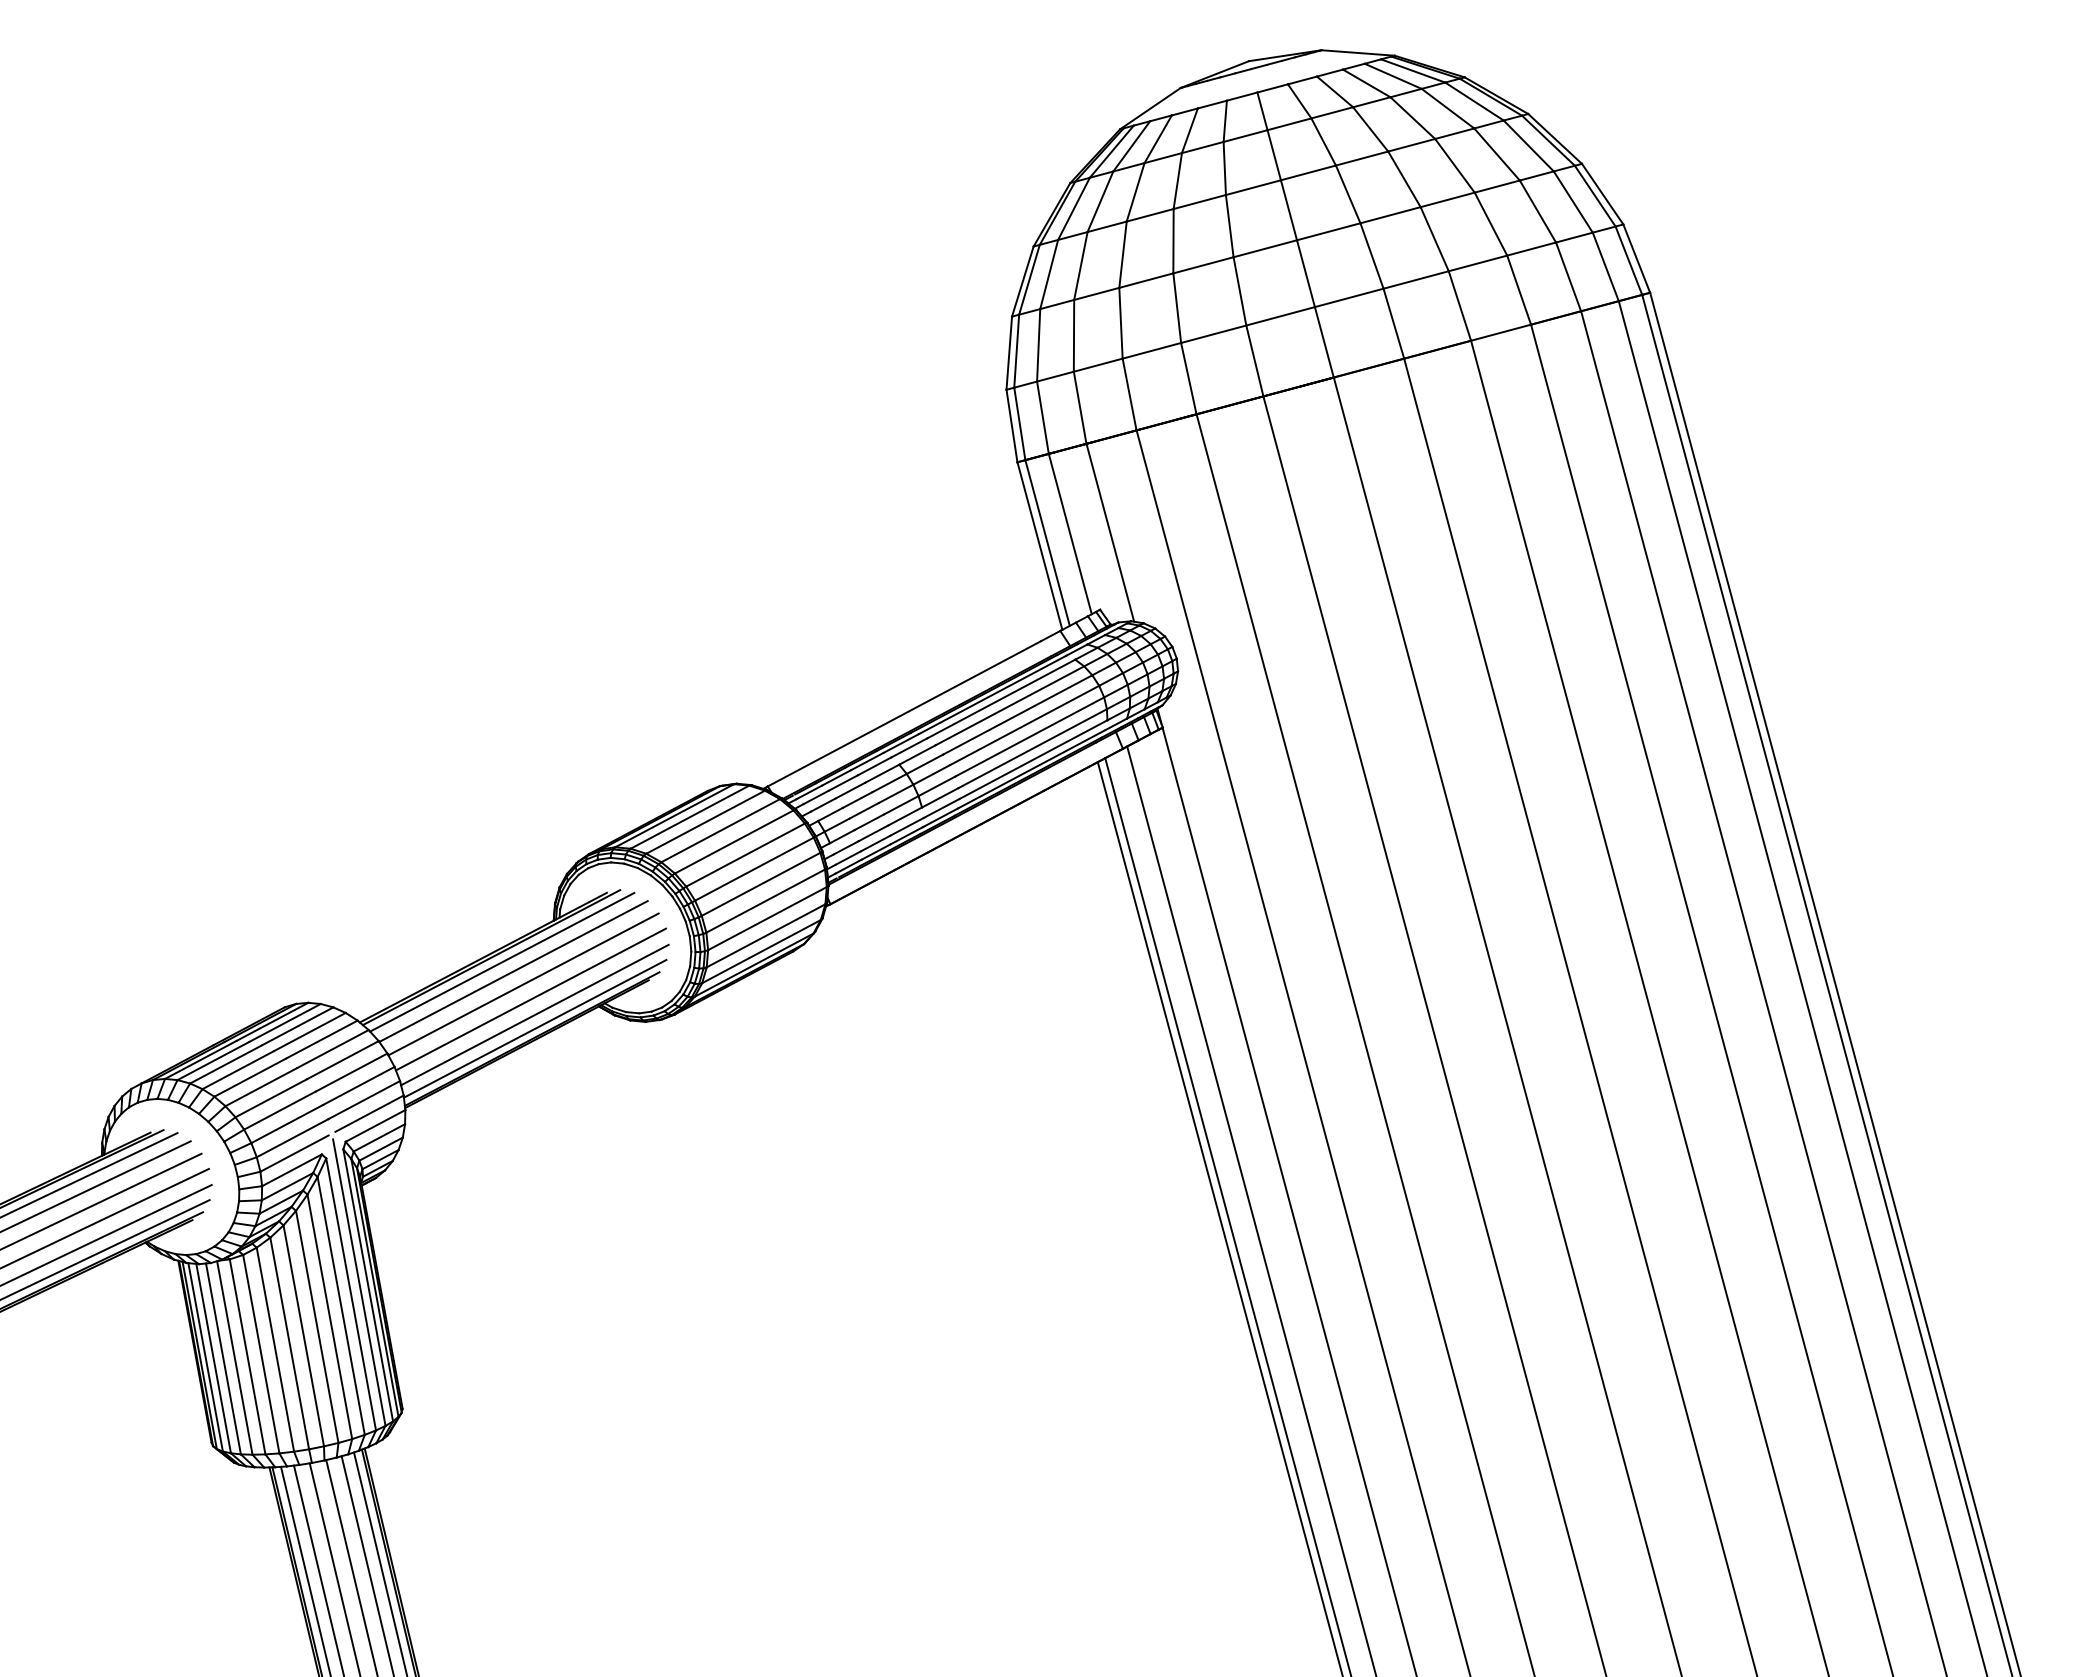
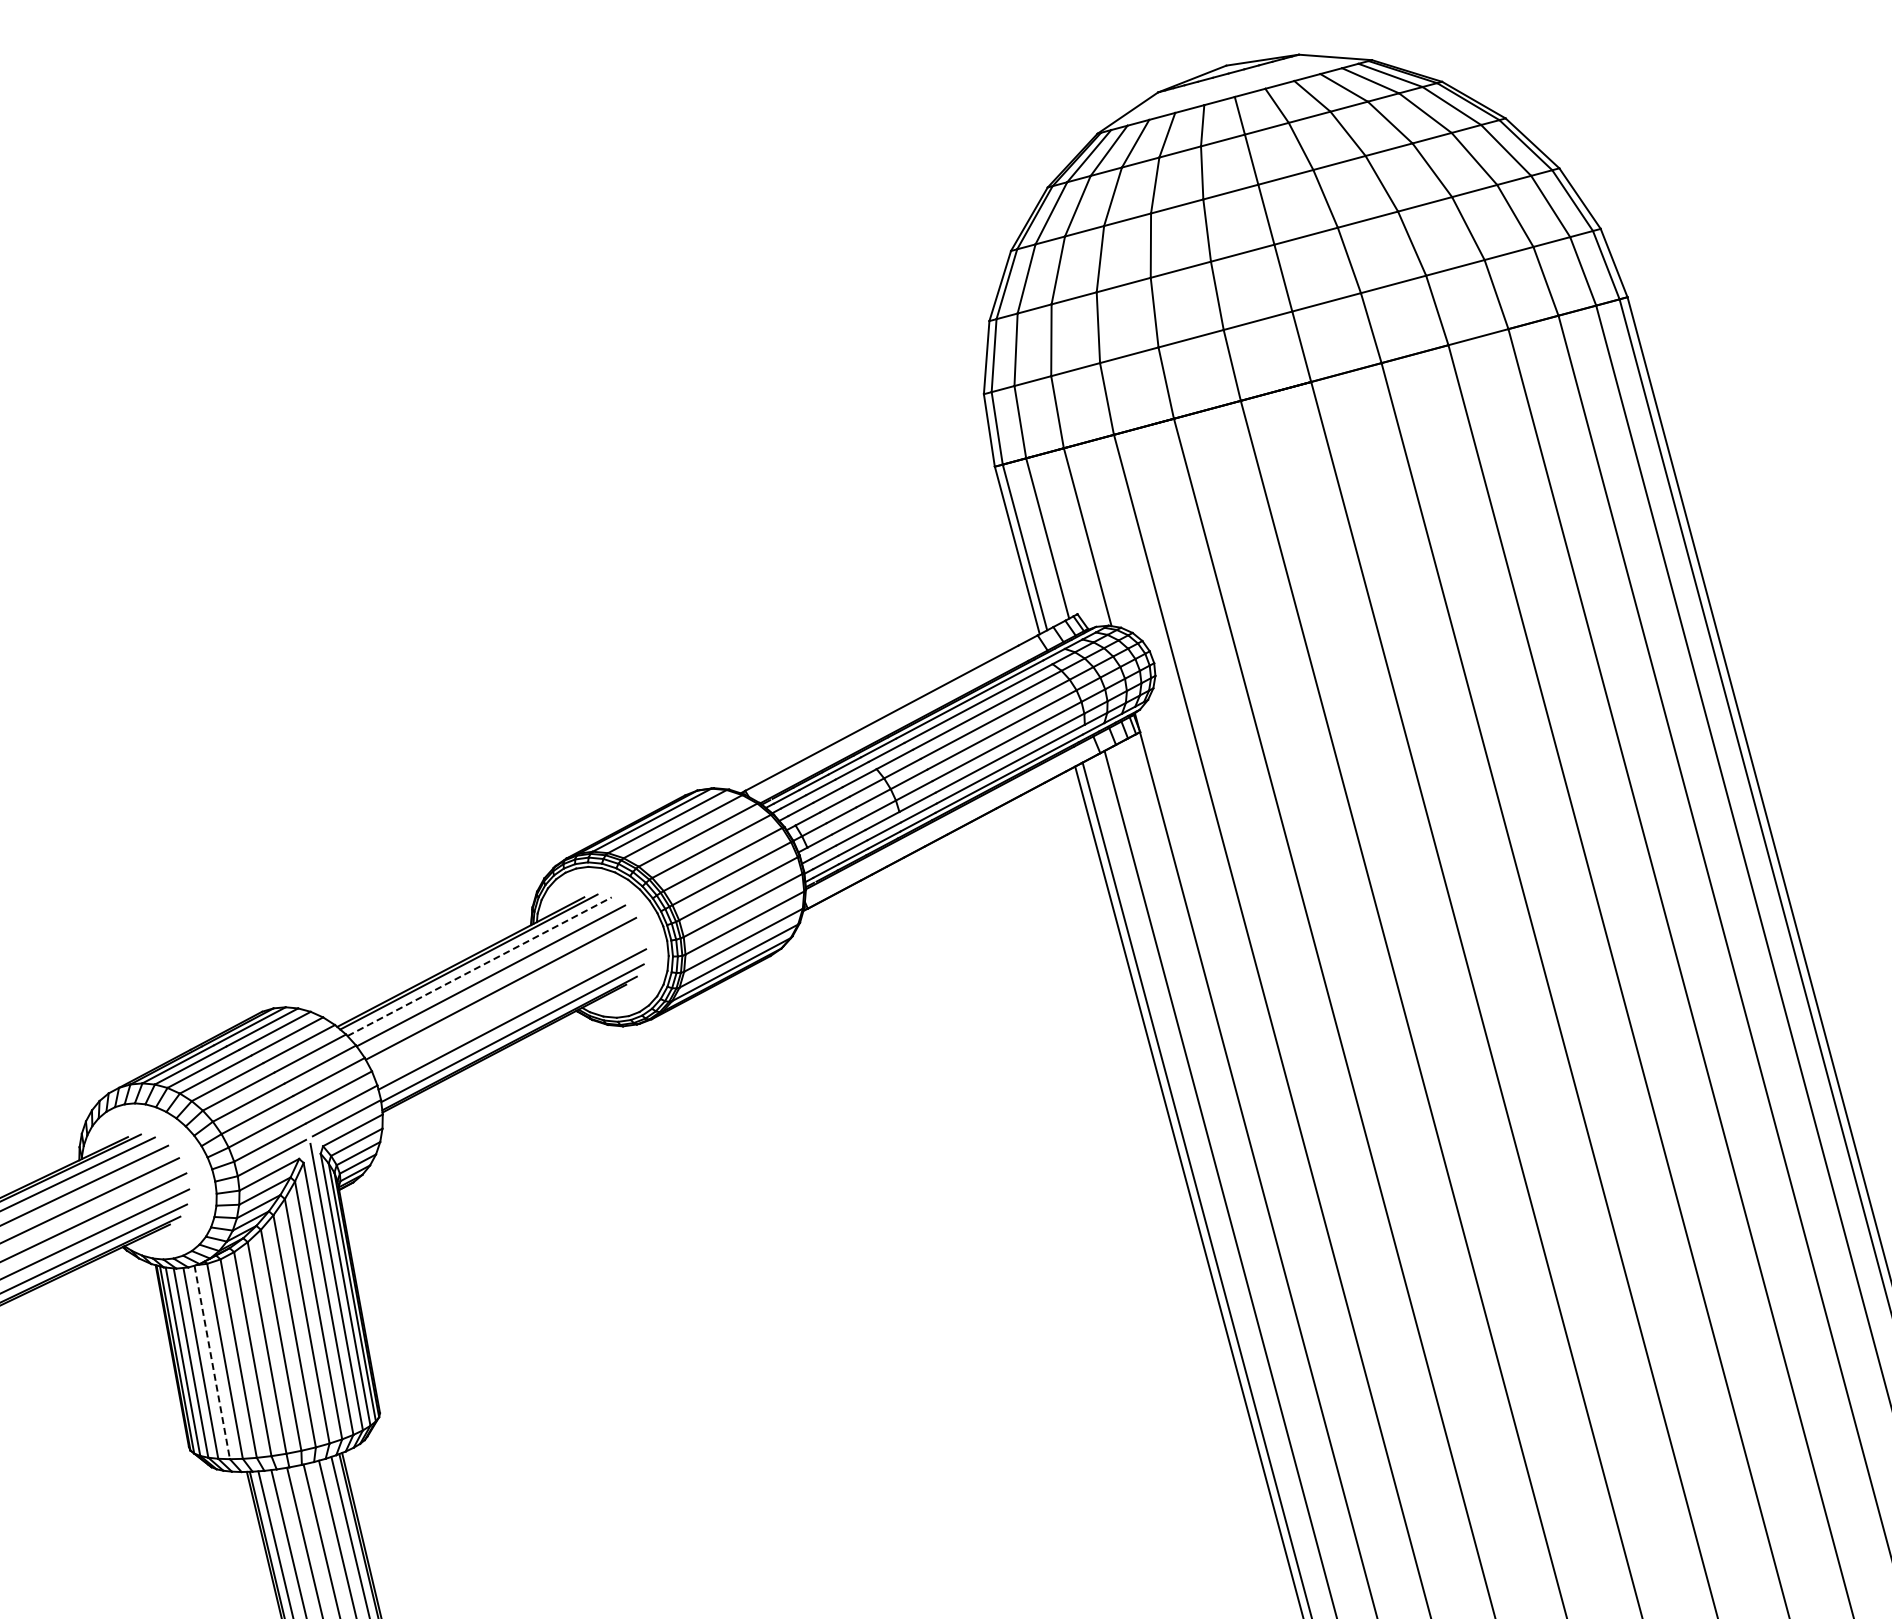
line: (502, 962) -> (479, 966), solid -> dashed
line: (530, 999) -> (507, 1003), removed
line: (234, 1358) -> (211, 1362), solid -> dashed

